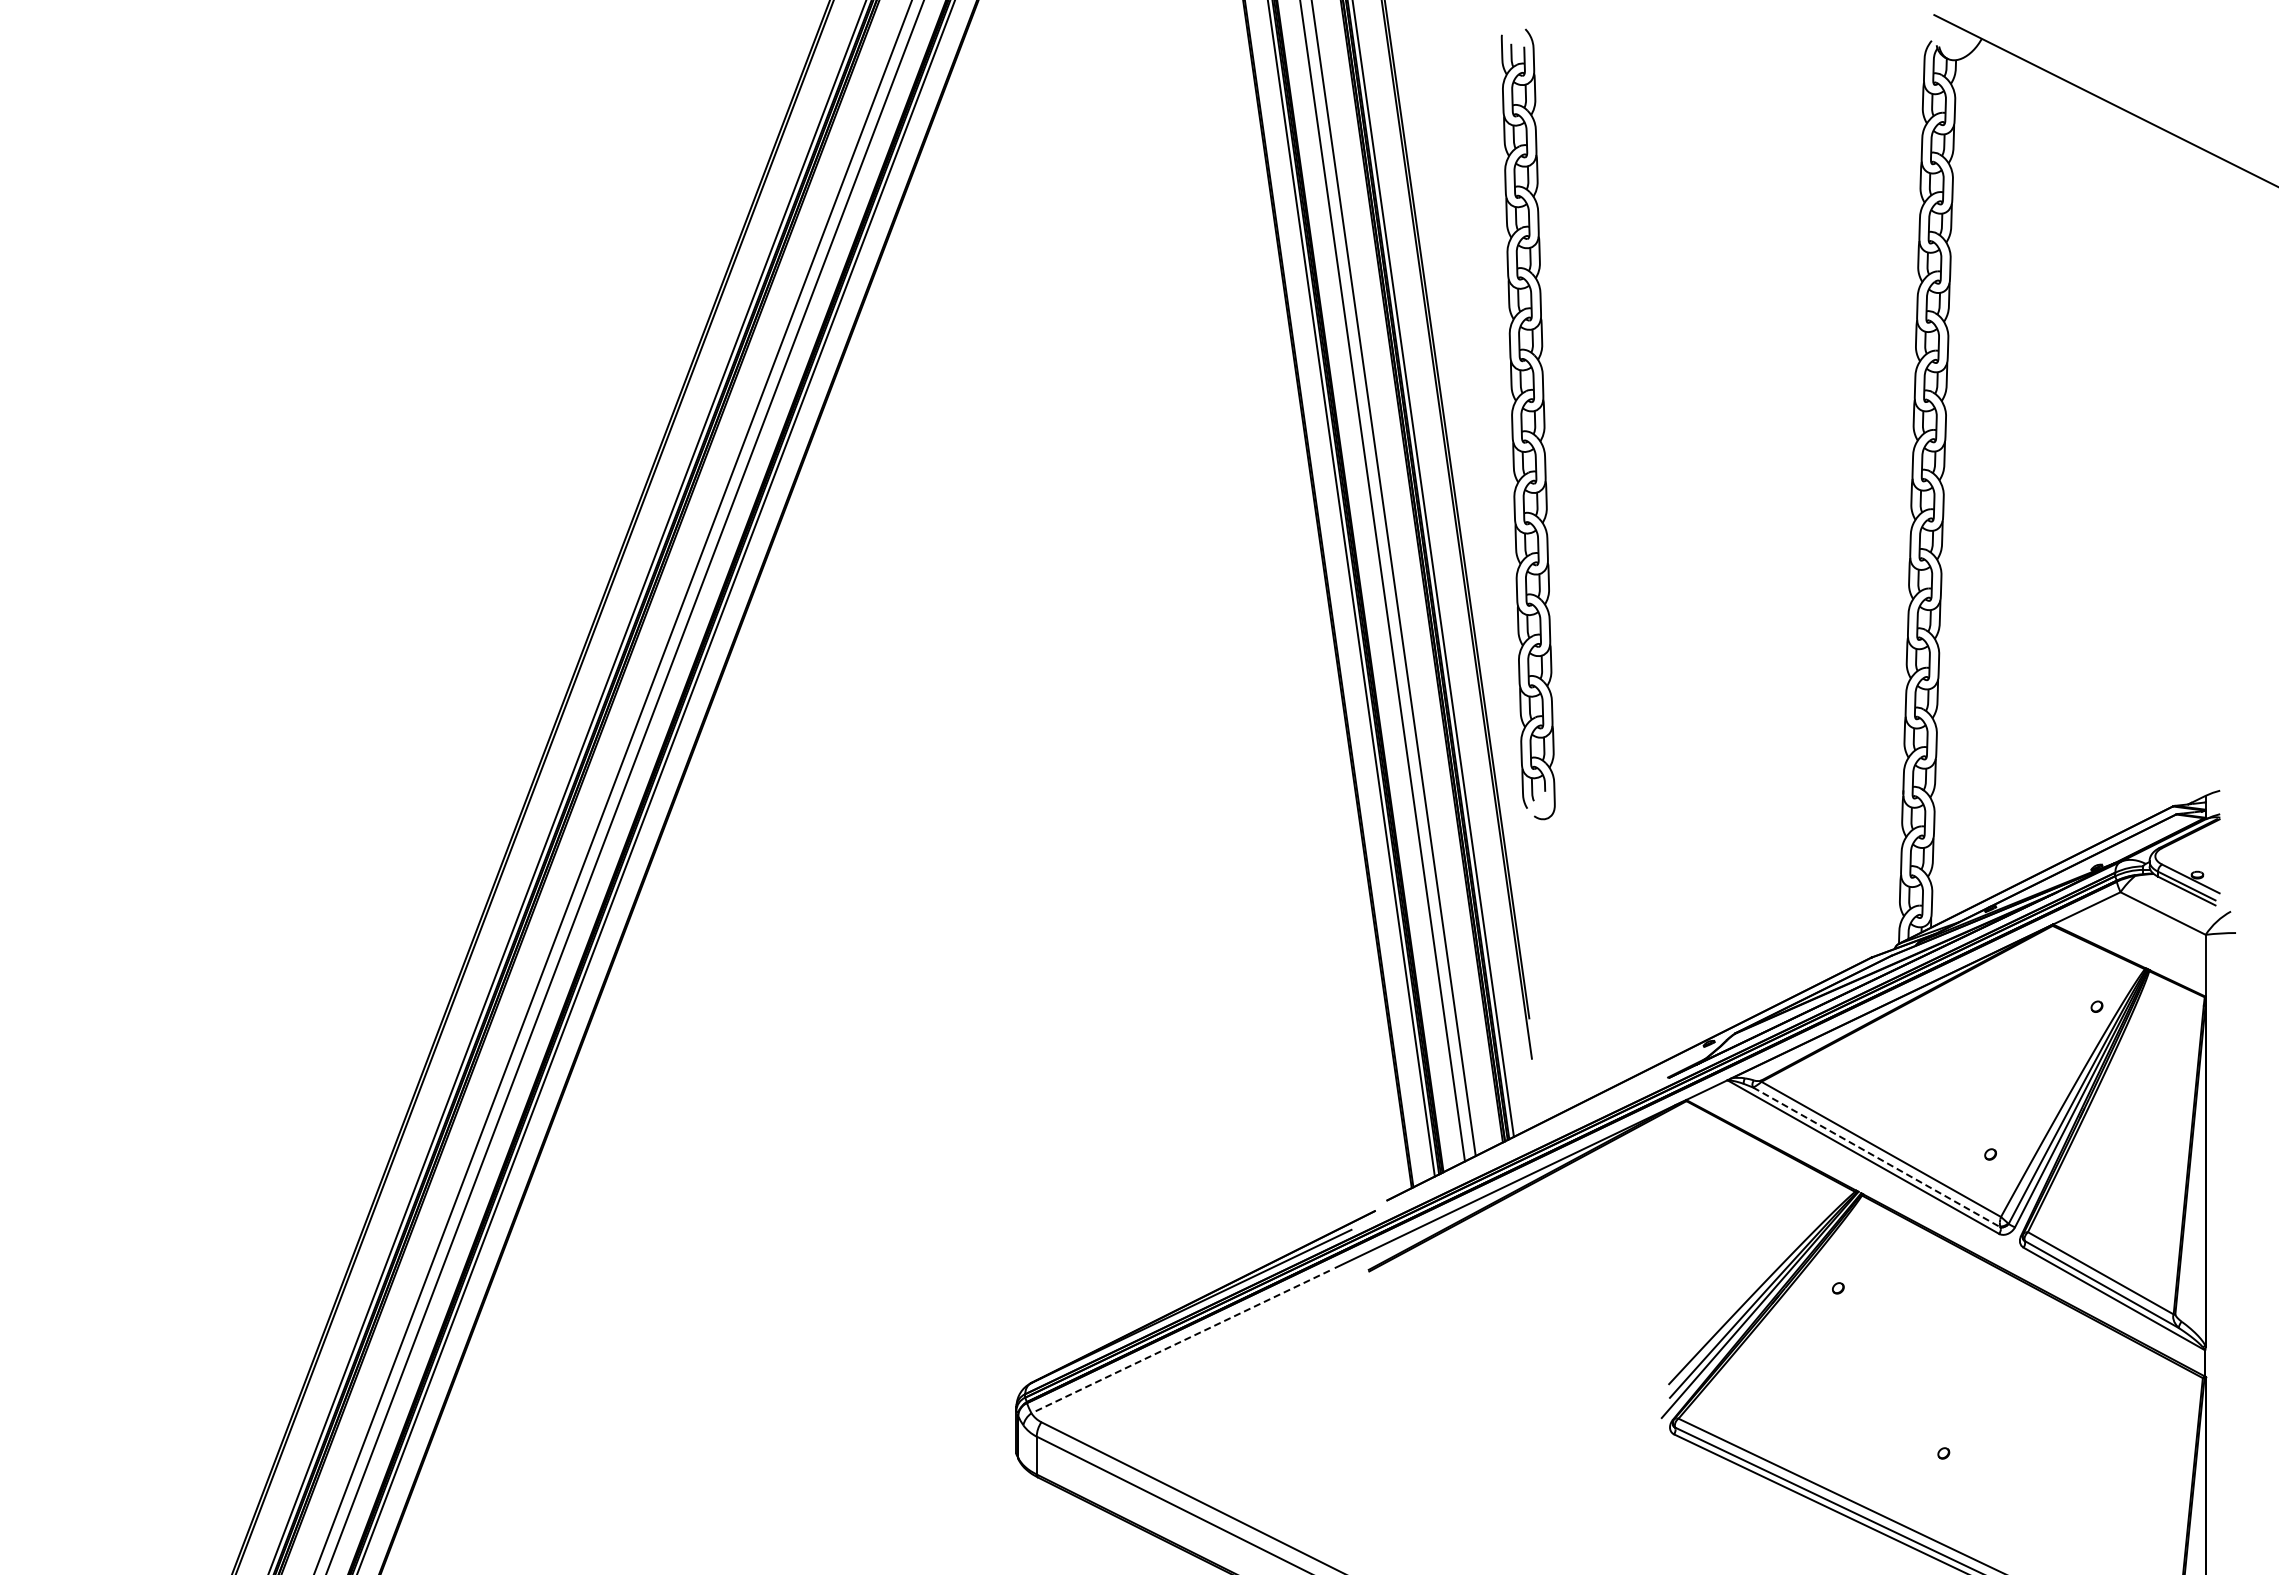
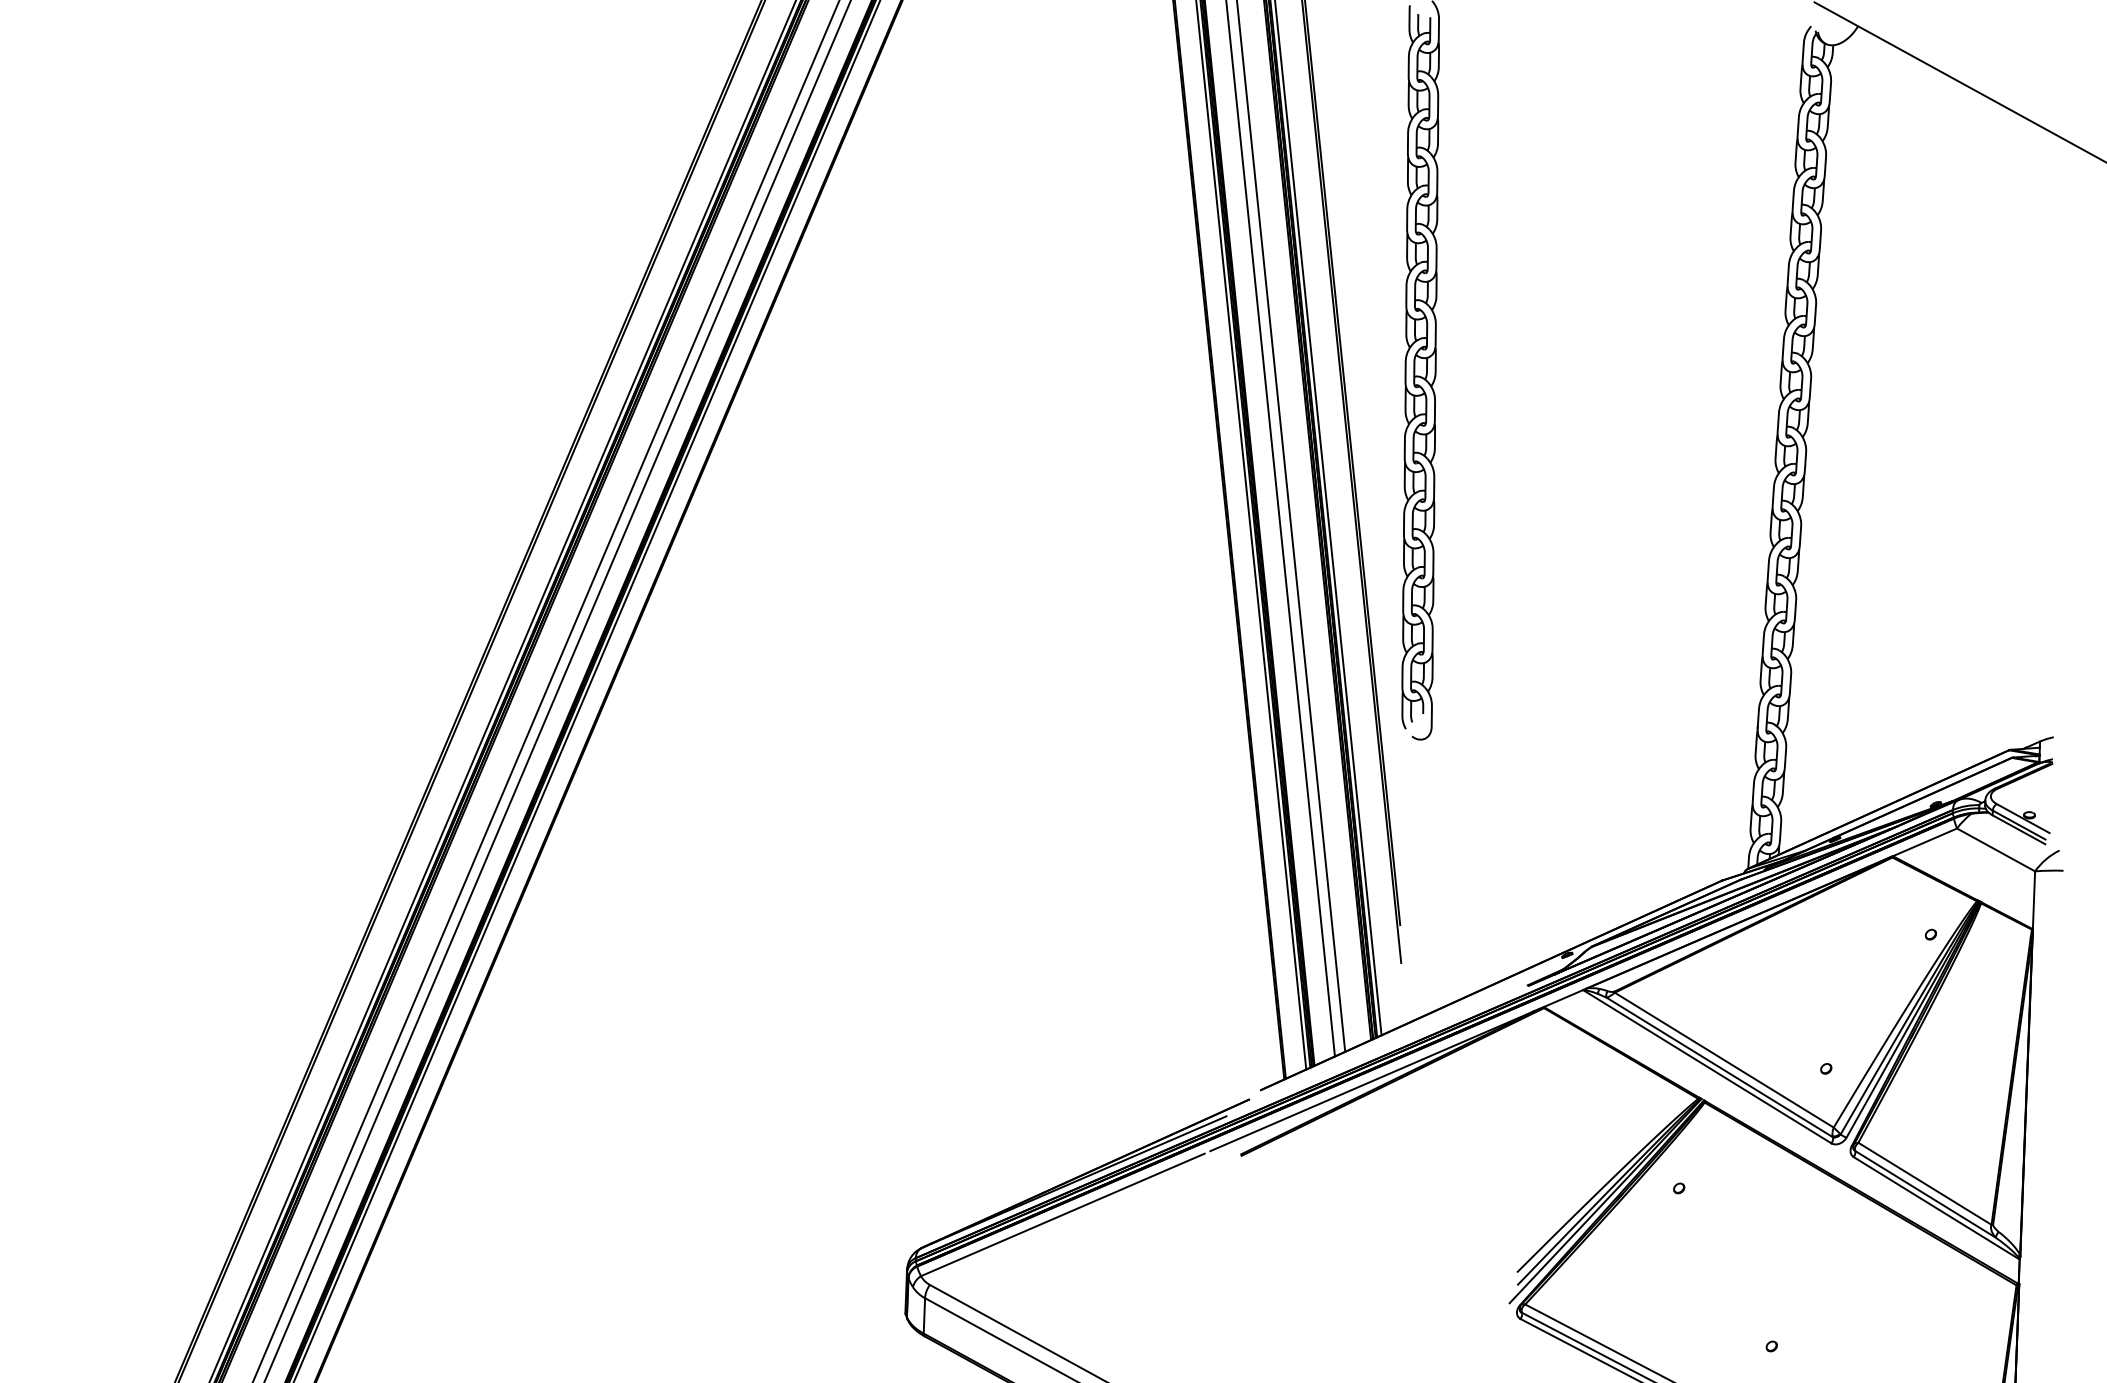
line: (1877, 1157) -> (1720, 1067), dashed -> solid
line: (1180, 1342) -> (1062, 1215), dashed -> solid

